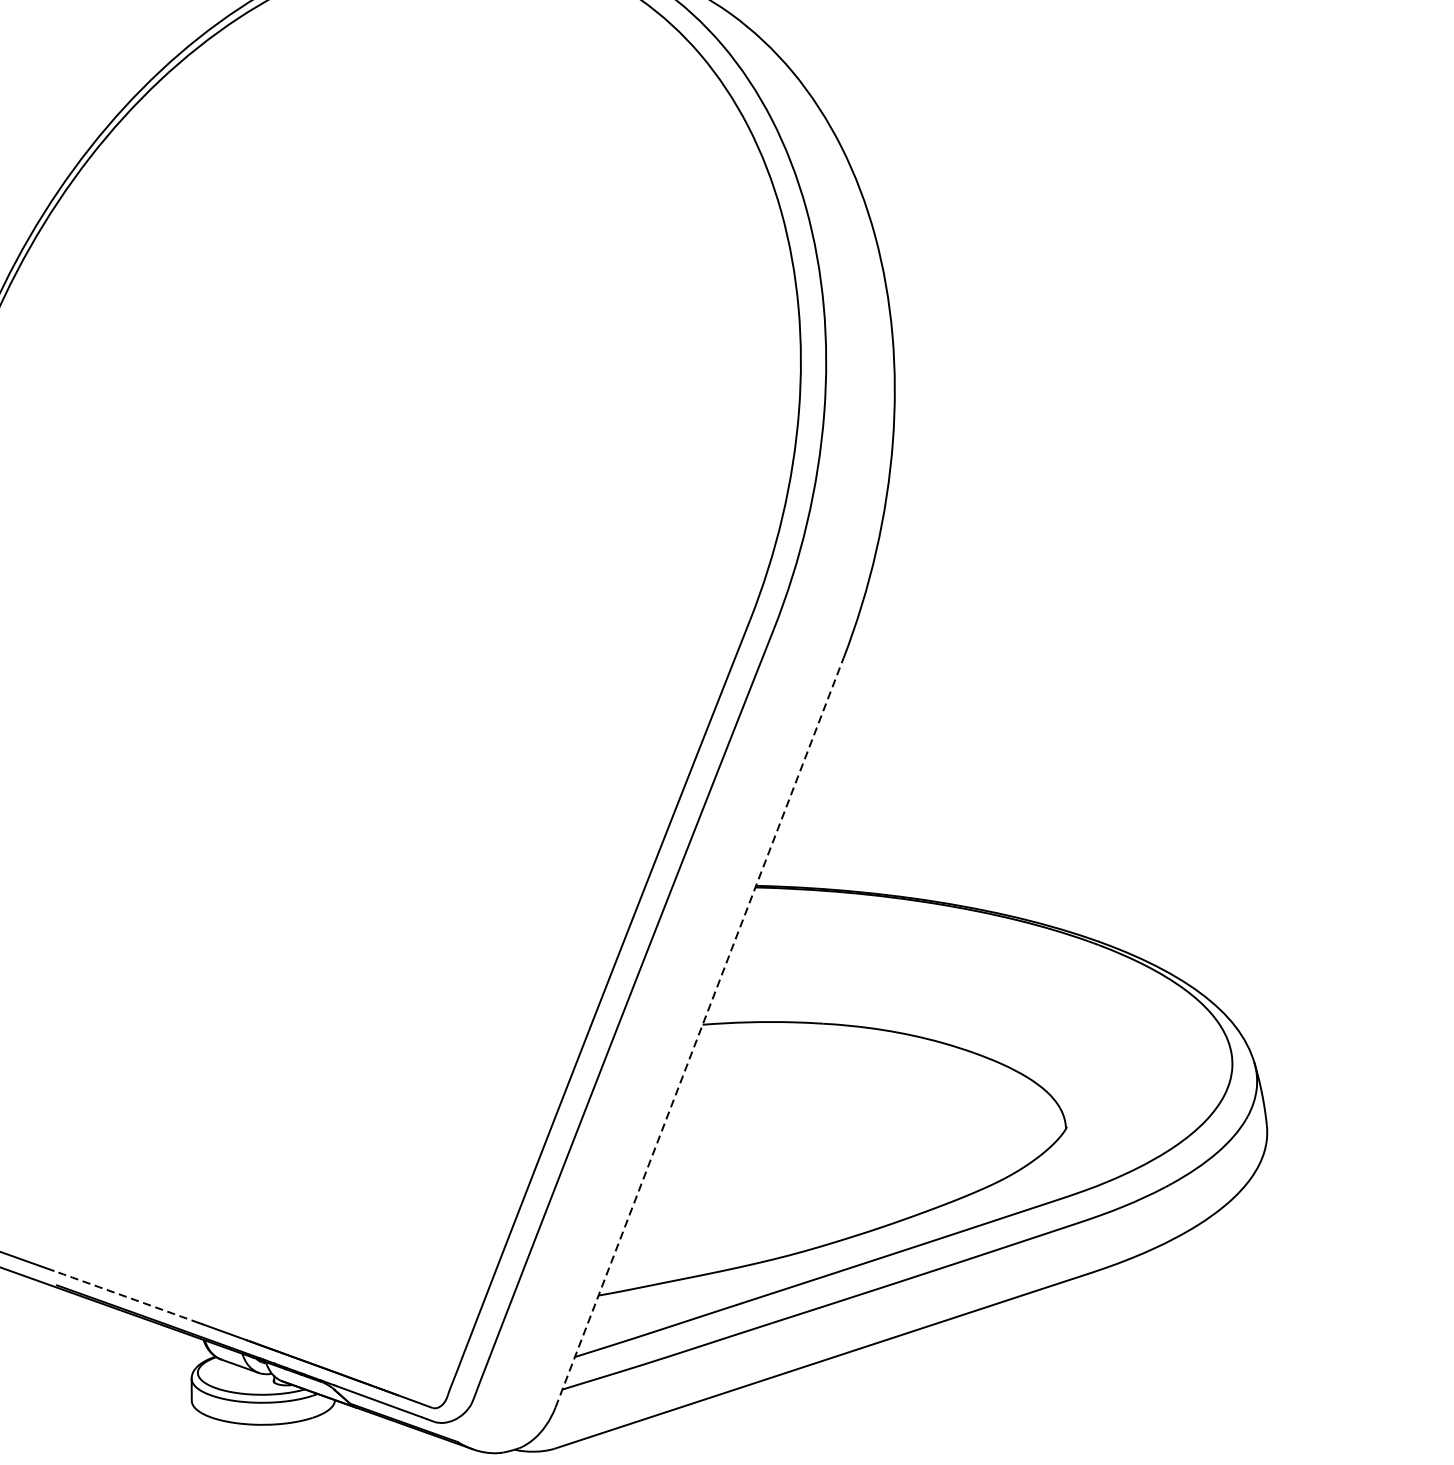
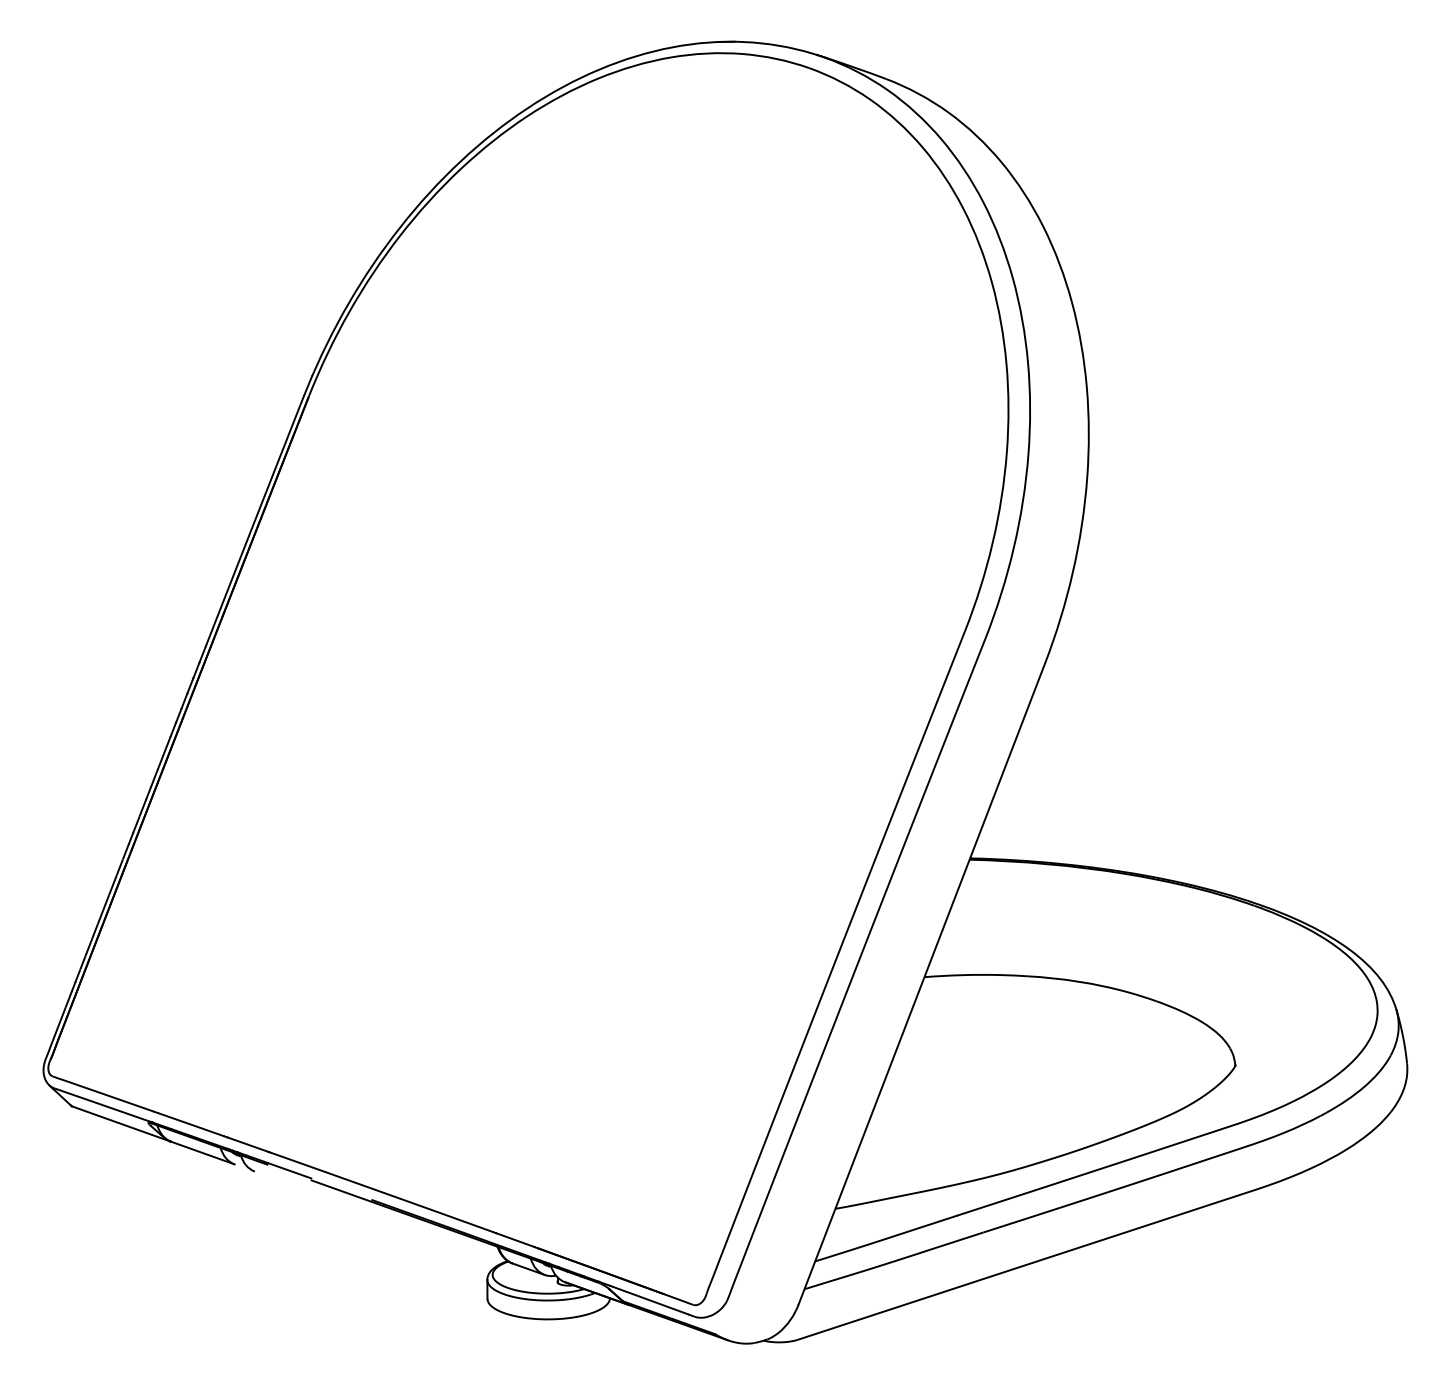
line: (700, 1032) -> (922, 983), dashed -> solid
arc: (126, 1297) -> (431, 1210), dashed -> solid

